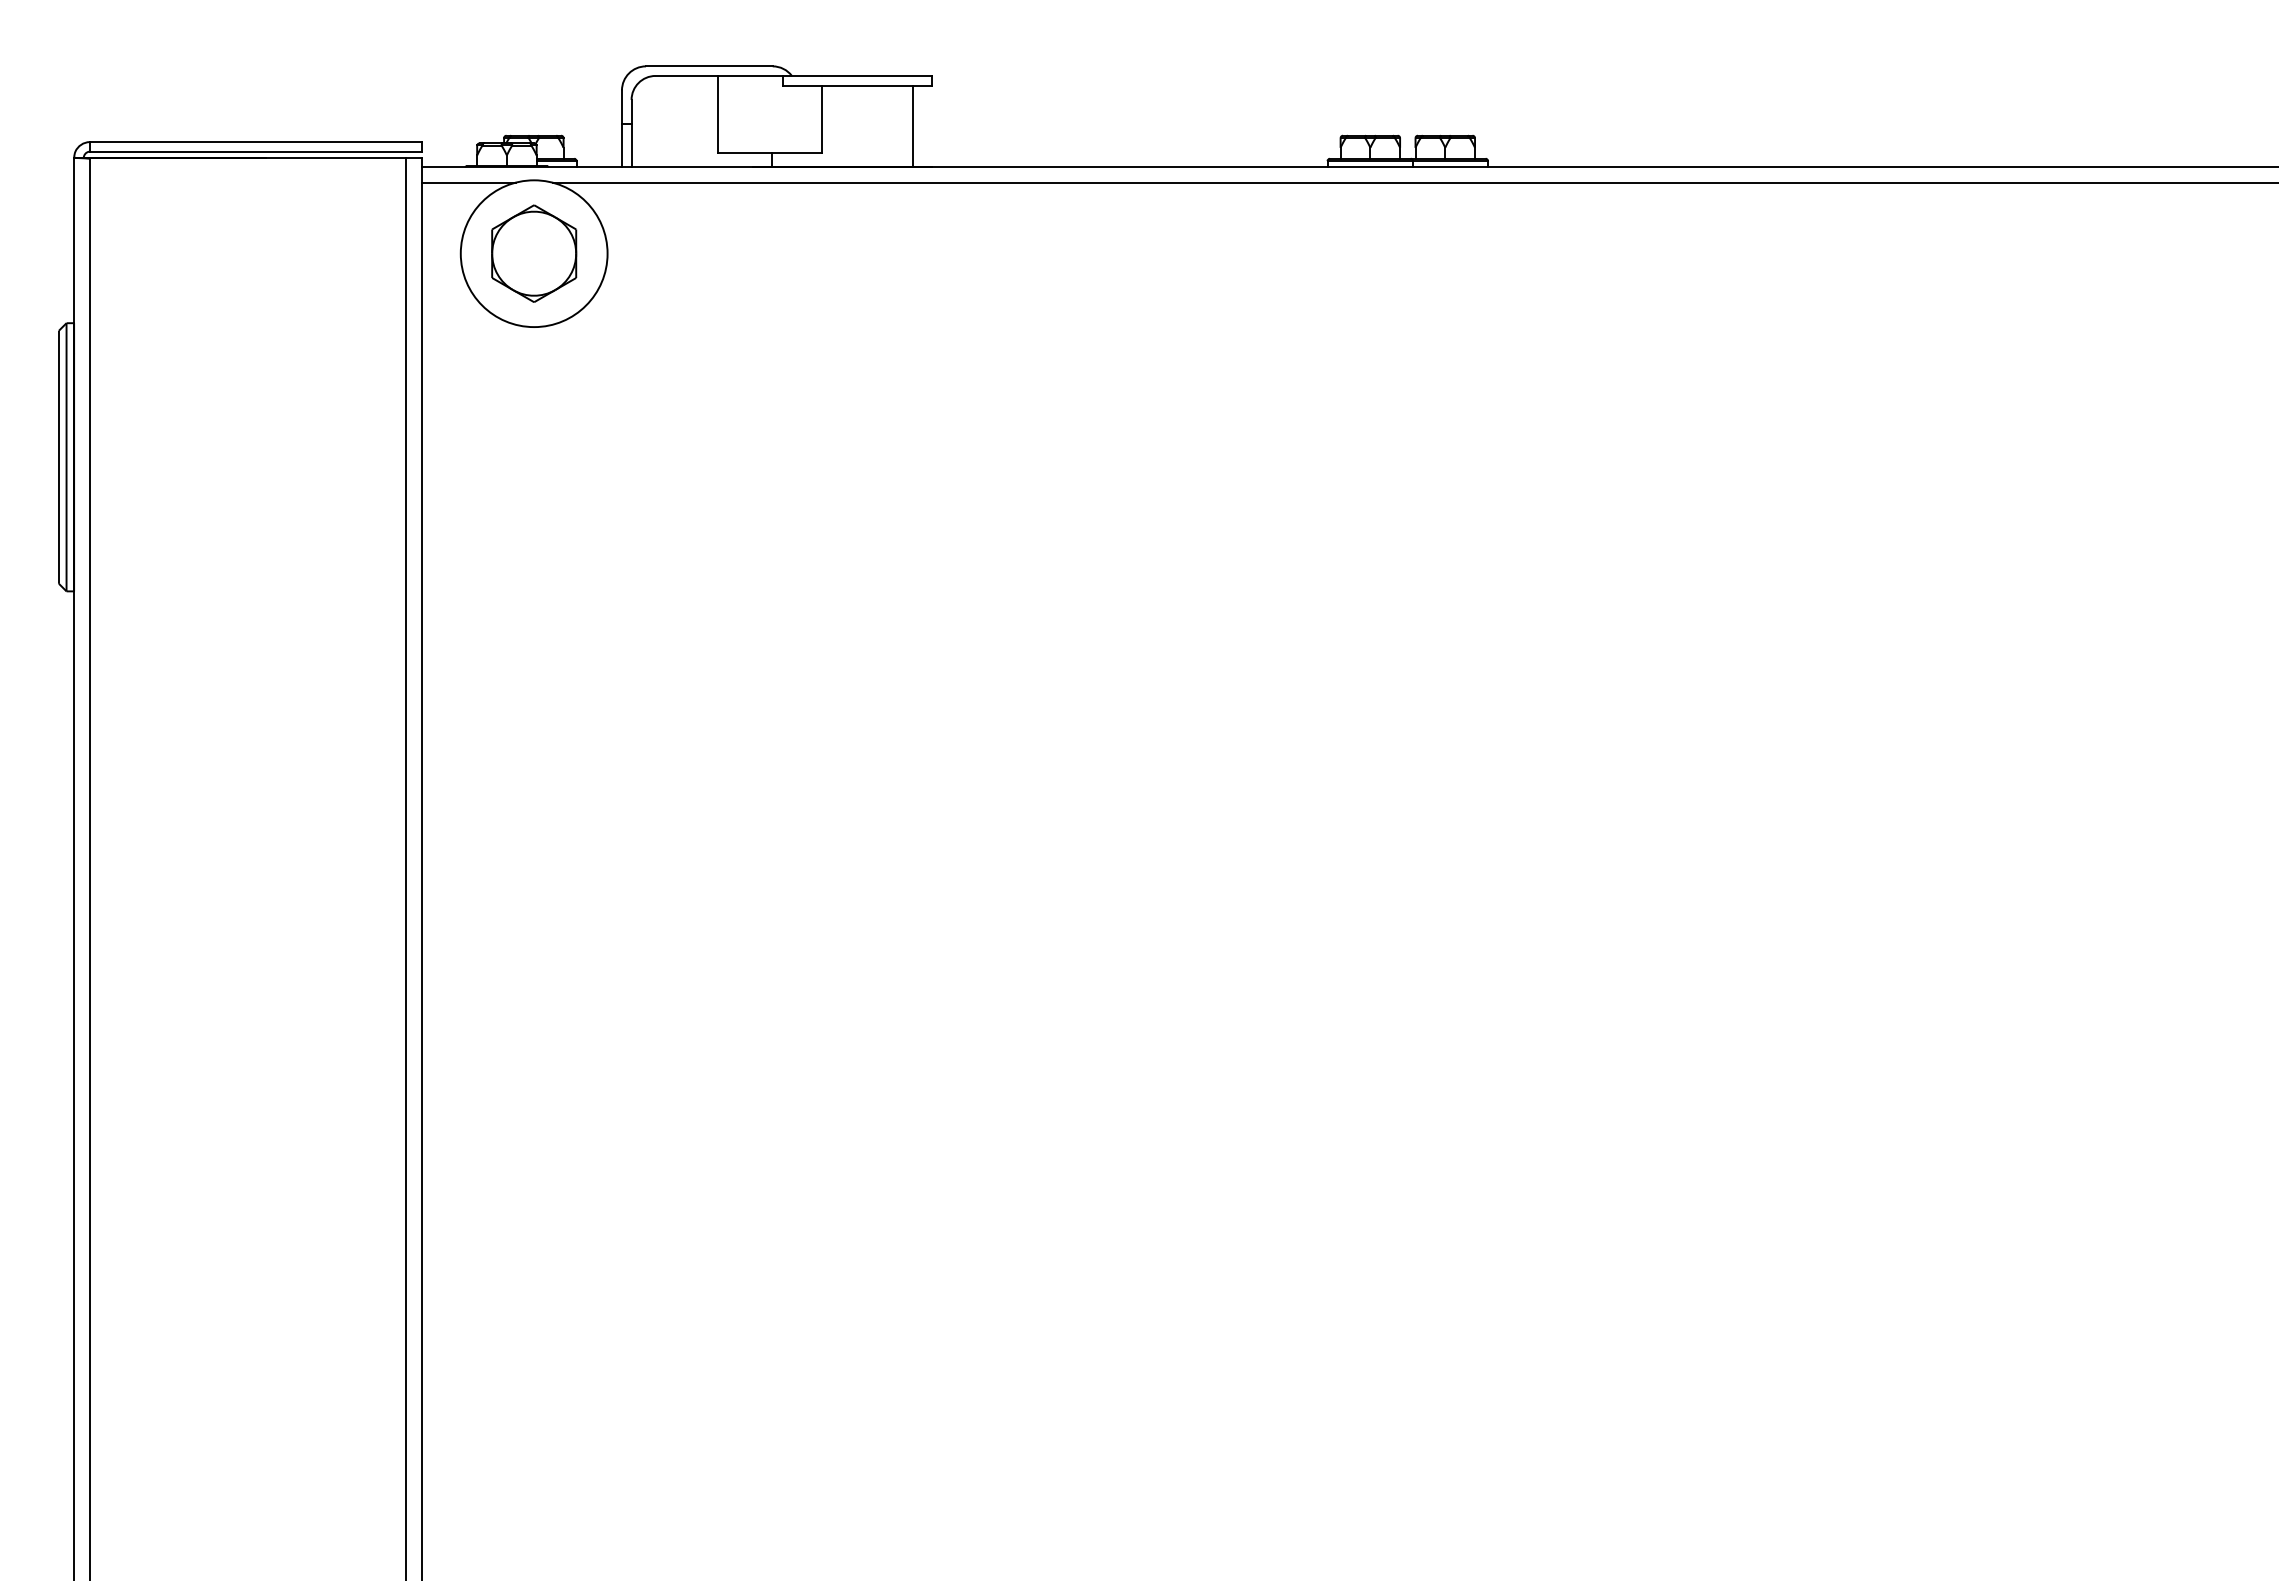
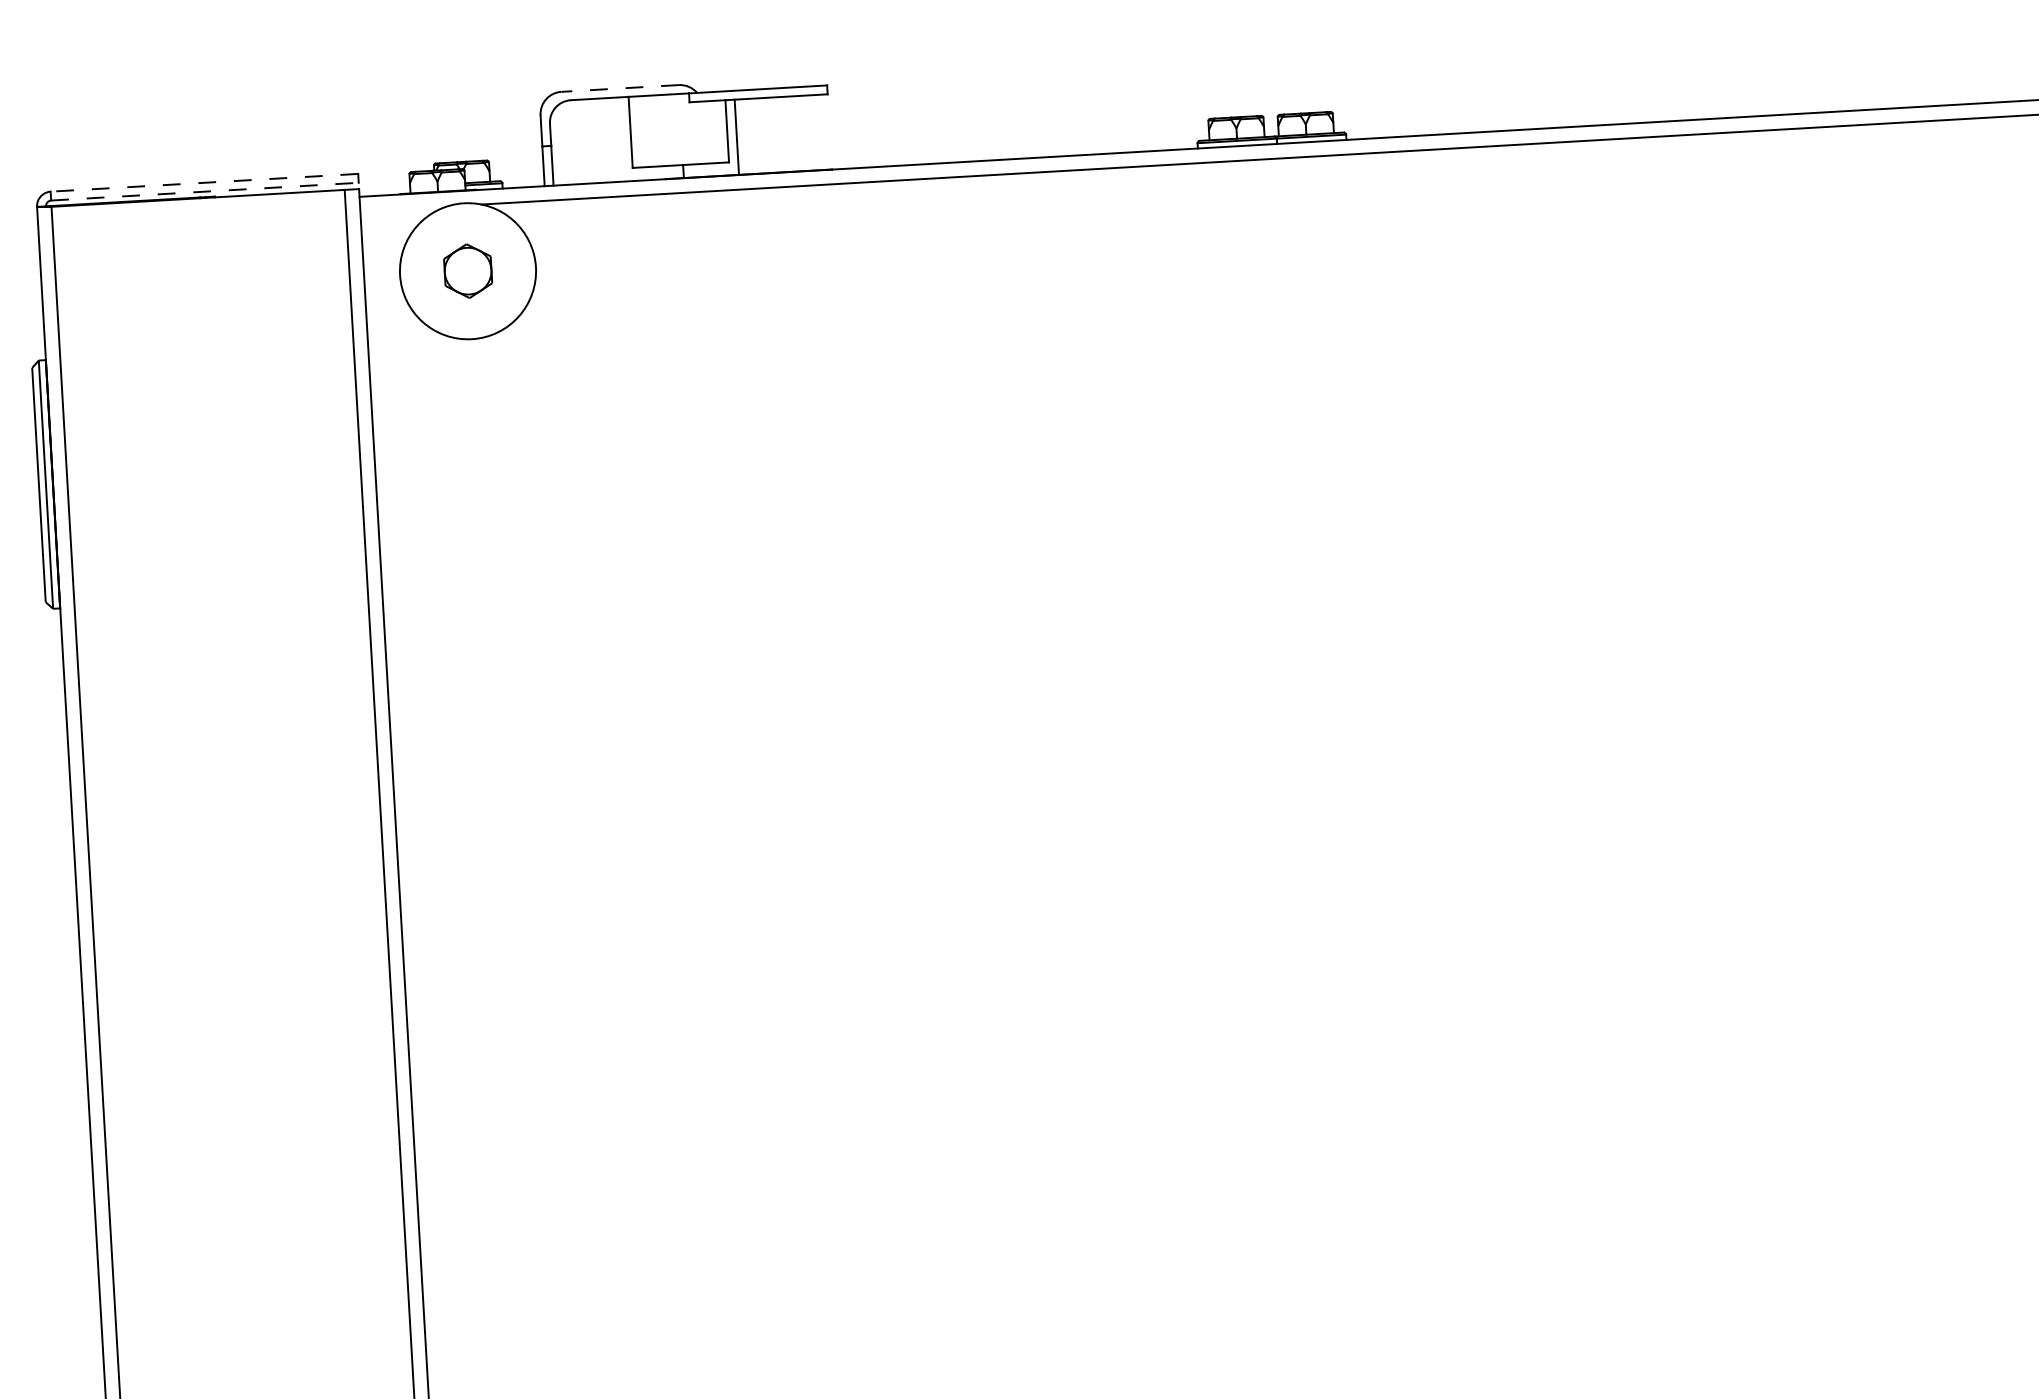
line: (708, 66) -> (619, 88), solid -> dashed
line: (912, 125) -> (736, 136), moved
line: (255, 142) -> (204, 183), solid -> dashed
line: (256, 151) -> (205, 191), solid -> dashed
line: (468, 182) -> (403, 208), removed
part: (534, 253) -> (468, 271), size x0.6

